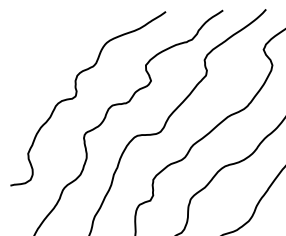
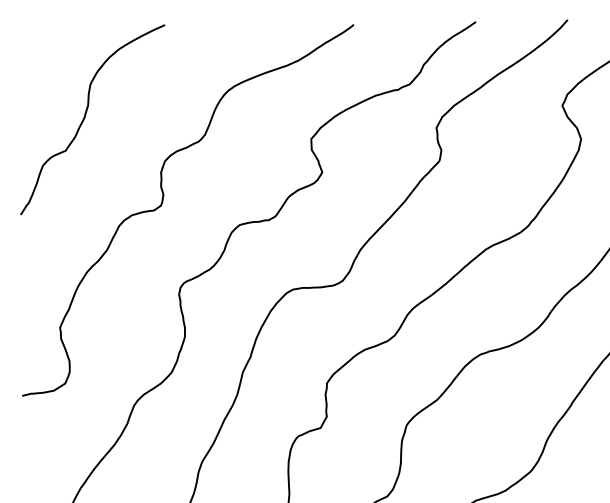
curve: (40, 56) -> (86, 120), added

